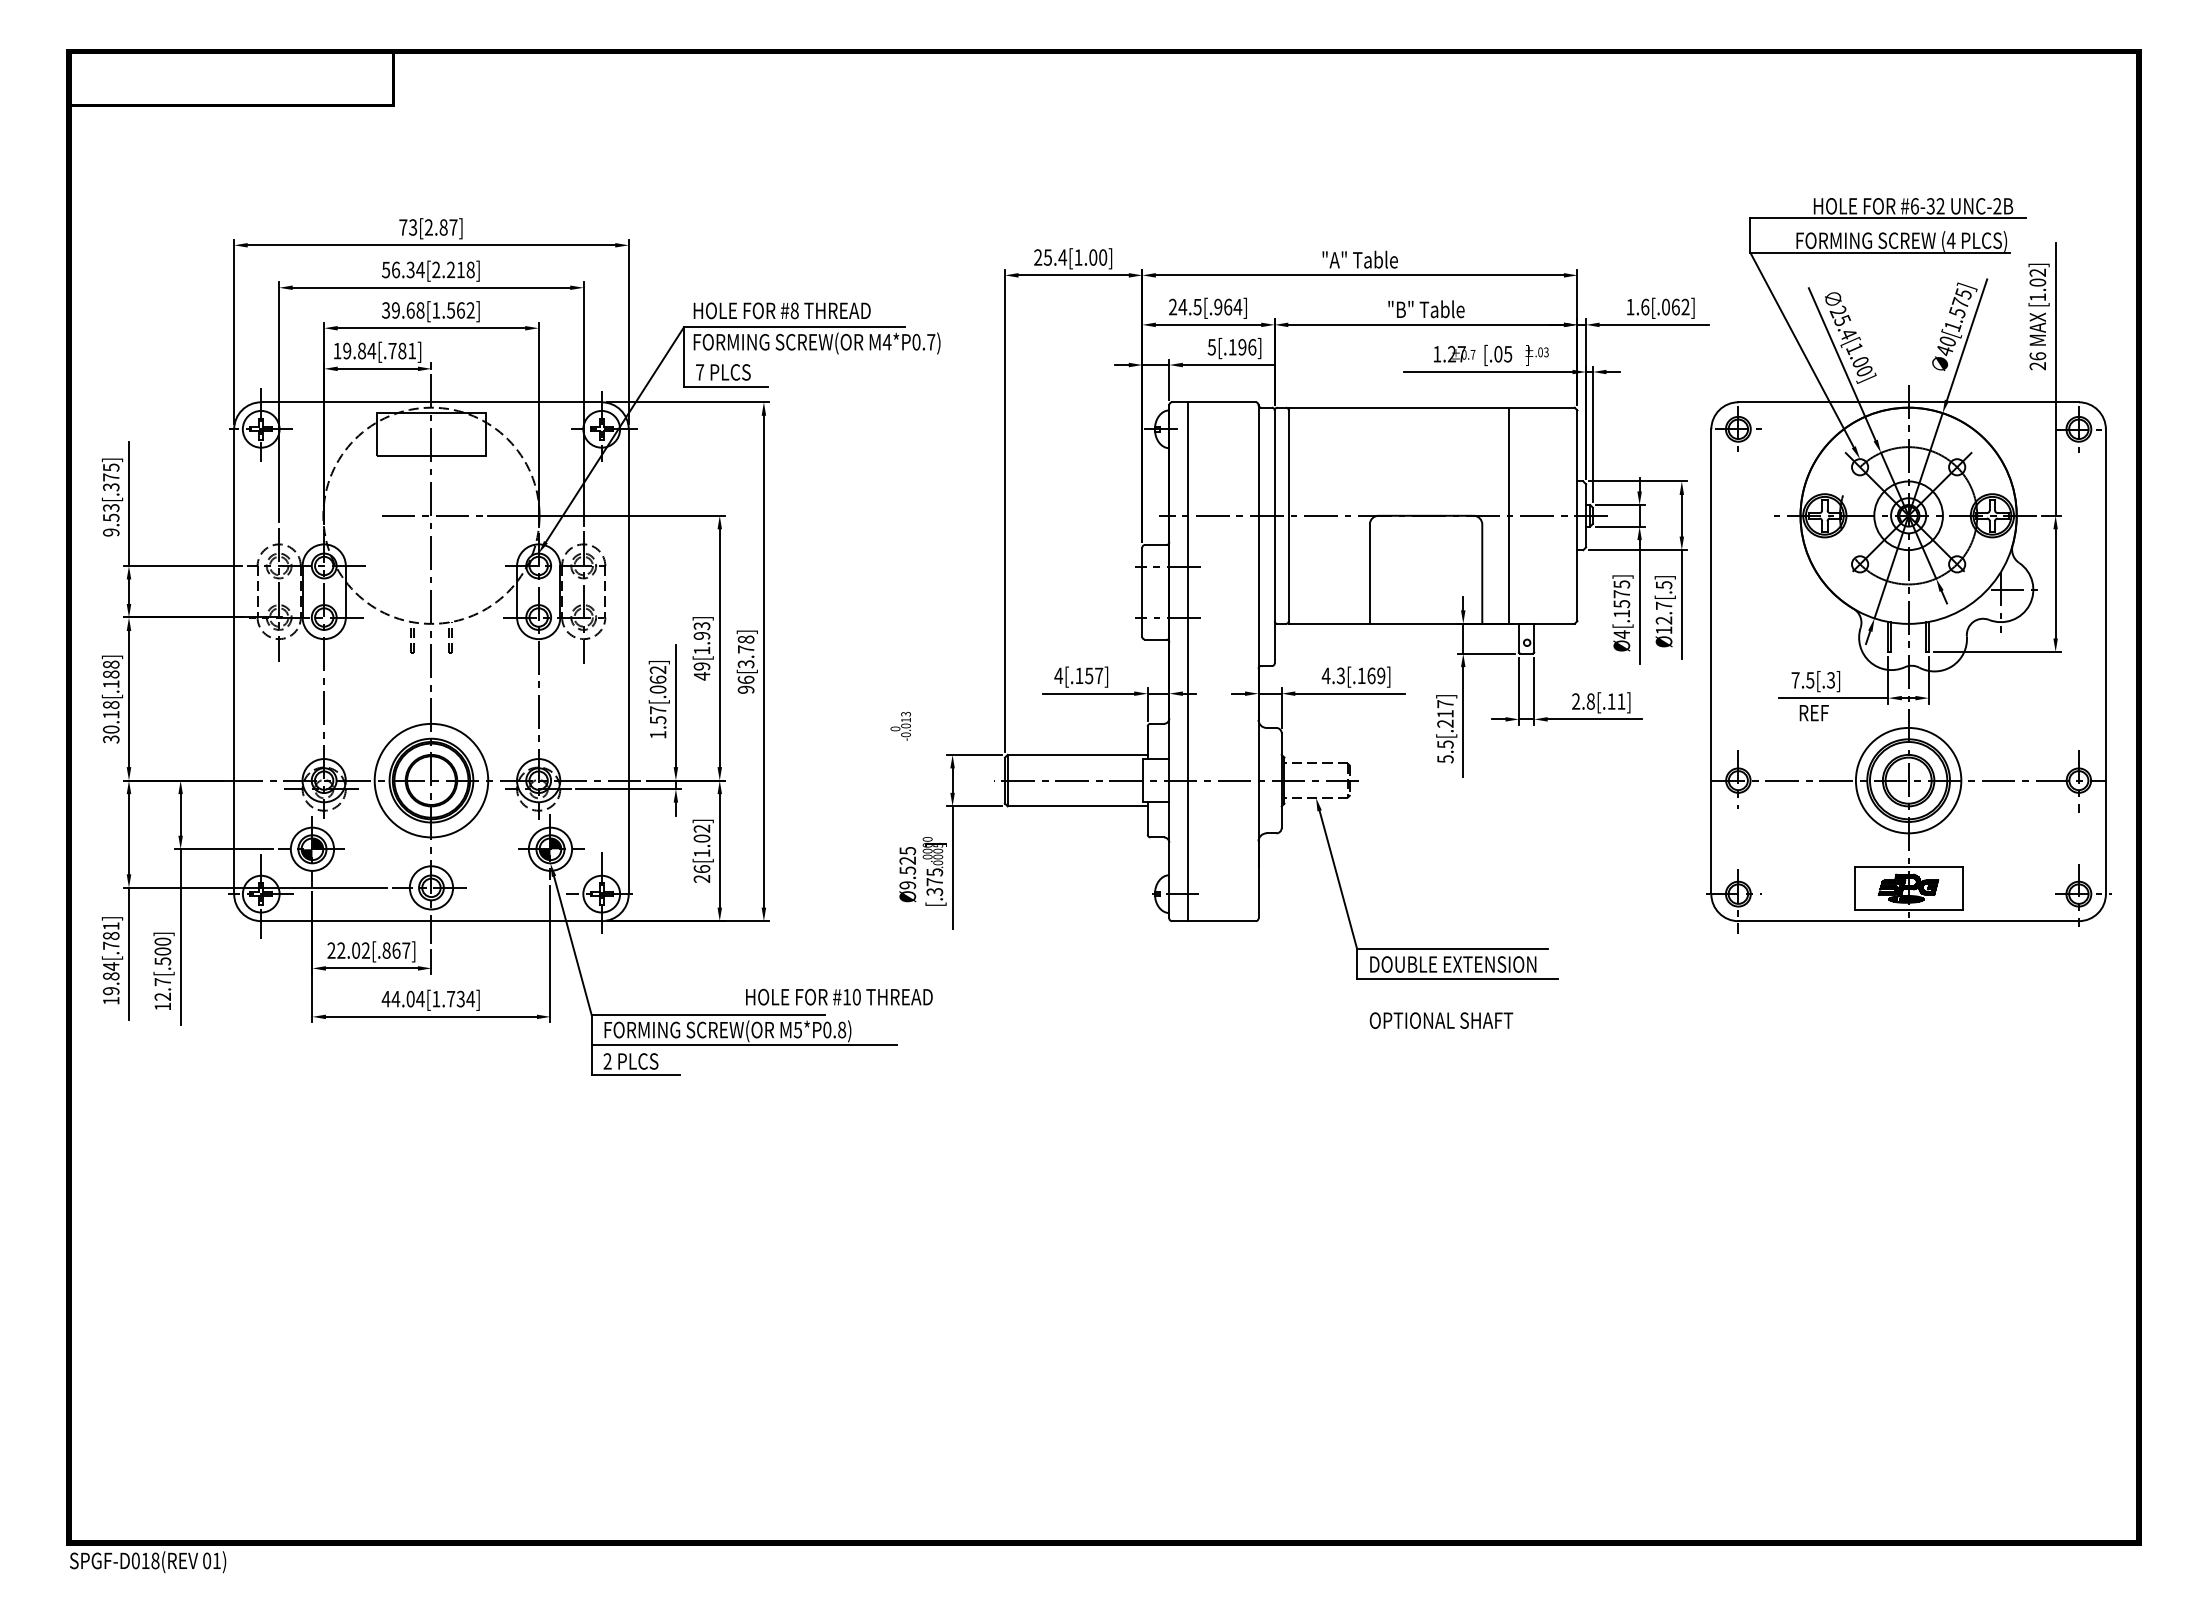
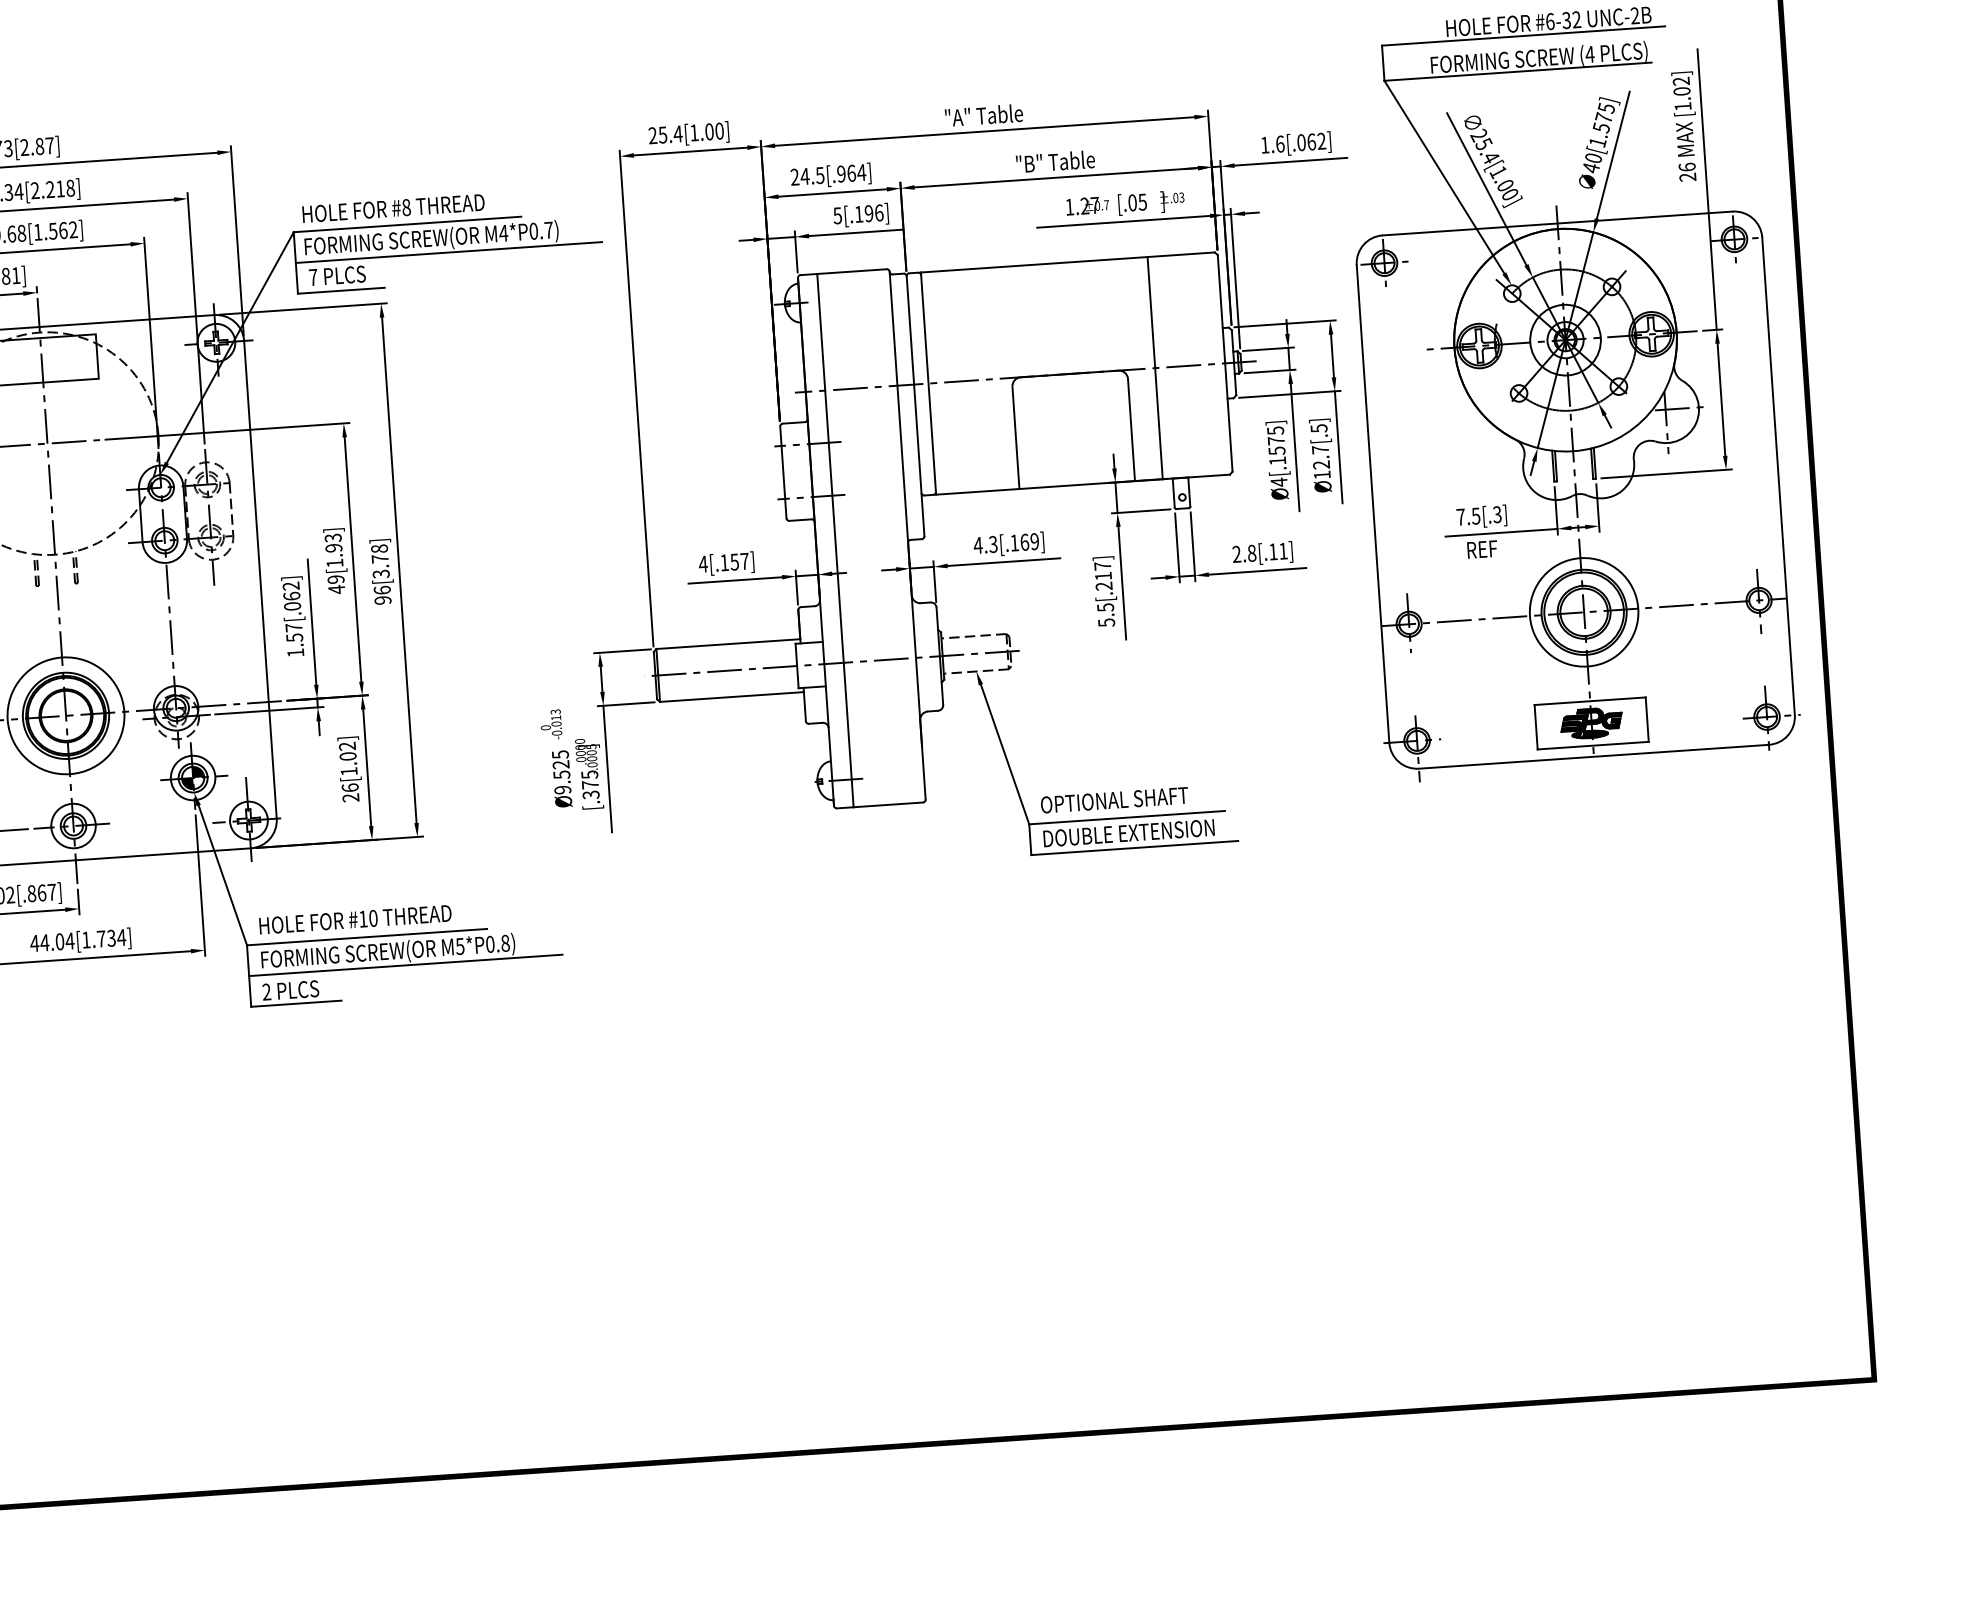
line: (832, 357) -> (448, 252), added
text: (900, 725) -> (550, 723), moved
text: (839, 996) -> (355, 918), moved
text: (1441, 1020) -> (1114, 800), moved

